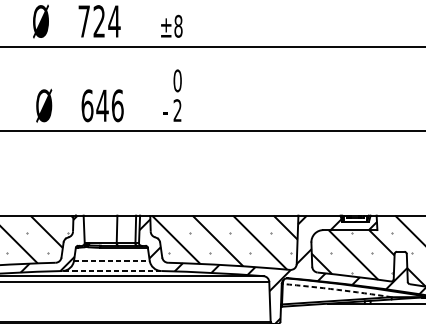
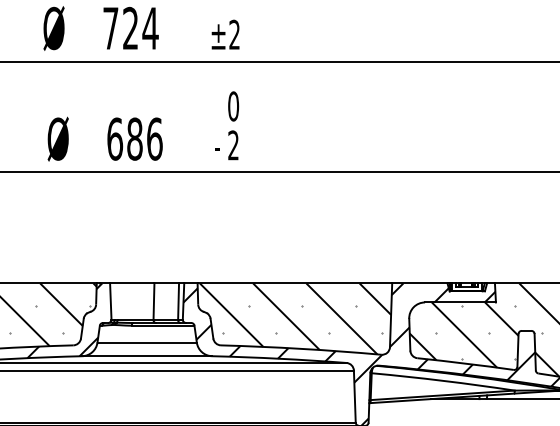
text: (178, 26) -> (234, 34), ±8 -> ±2
text: (102, 105) -> (134, 138), 646 -> 686
line: (112, 260) -> (147, 342), dashed -> solid
line: (112, 271) -> (147, 356), dashed -> solid
arc: (337, 289) -> (443, 380), dashed -> solid

